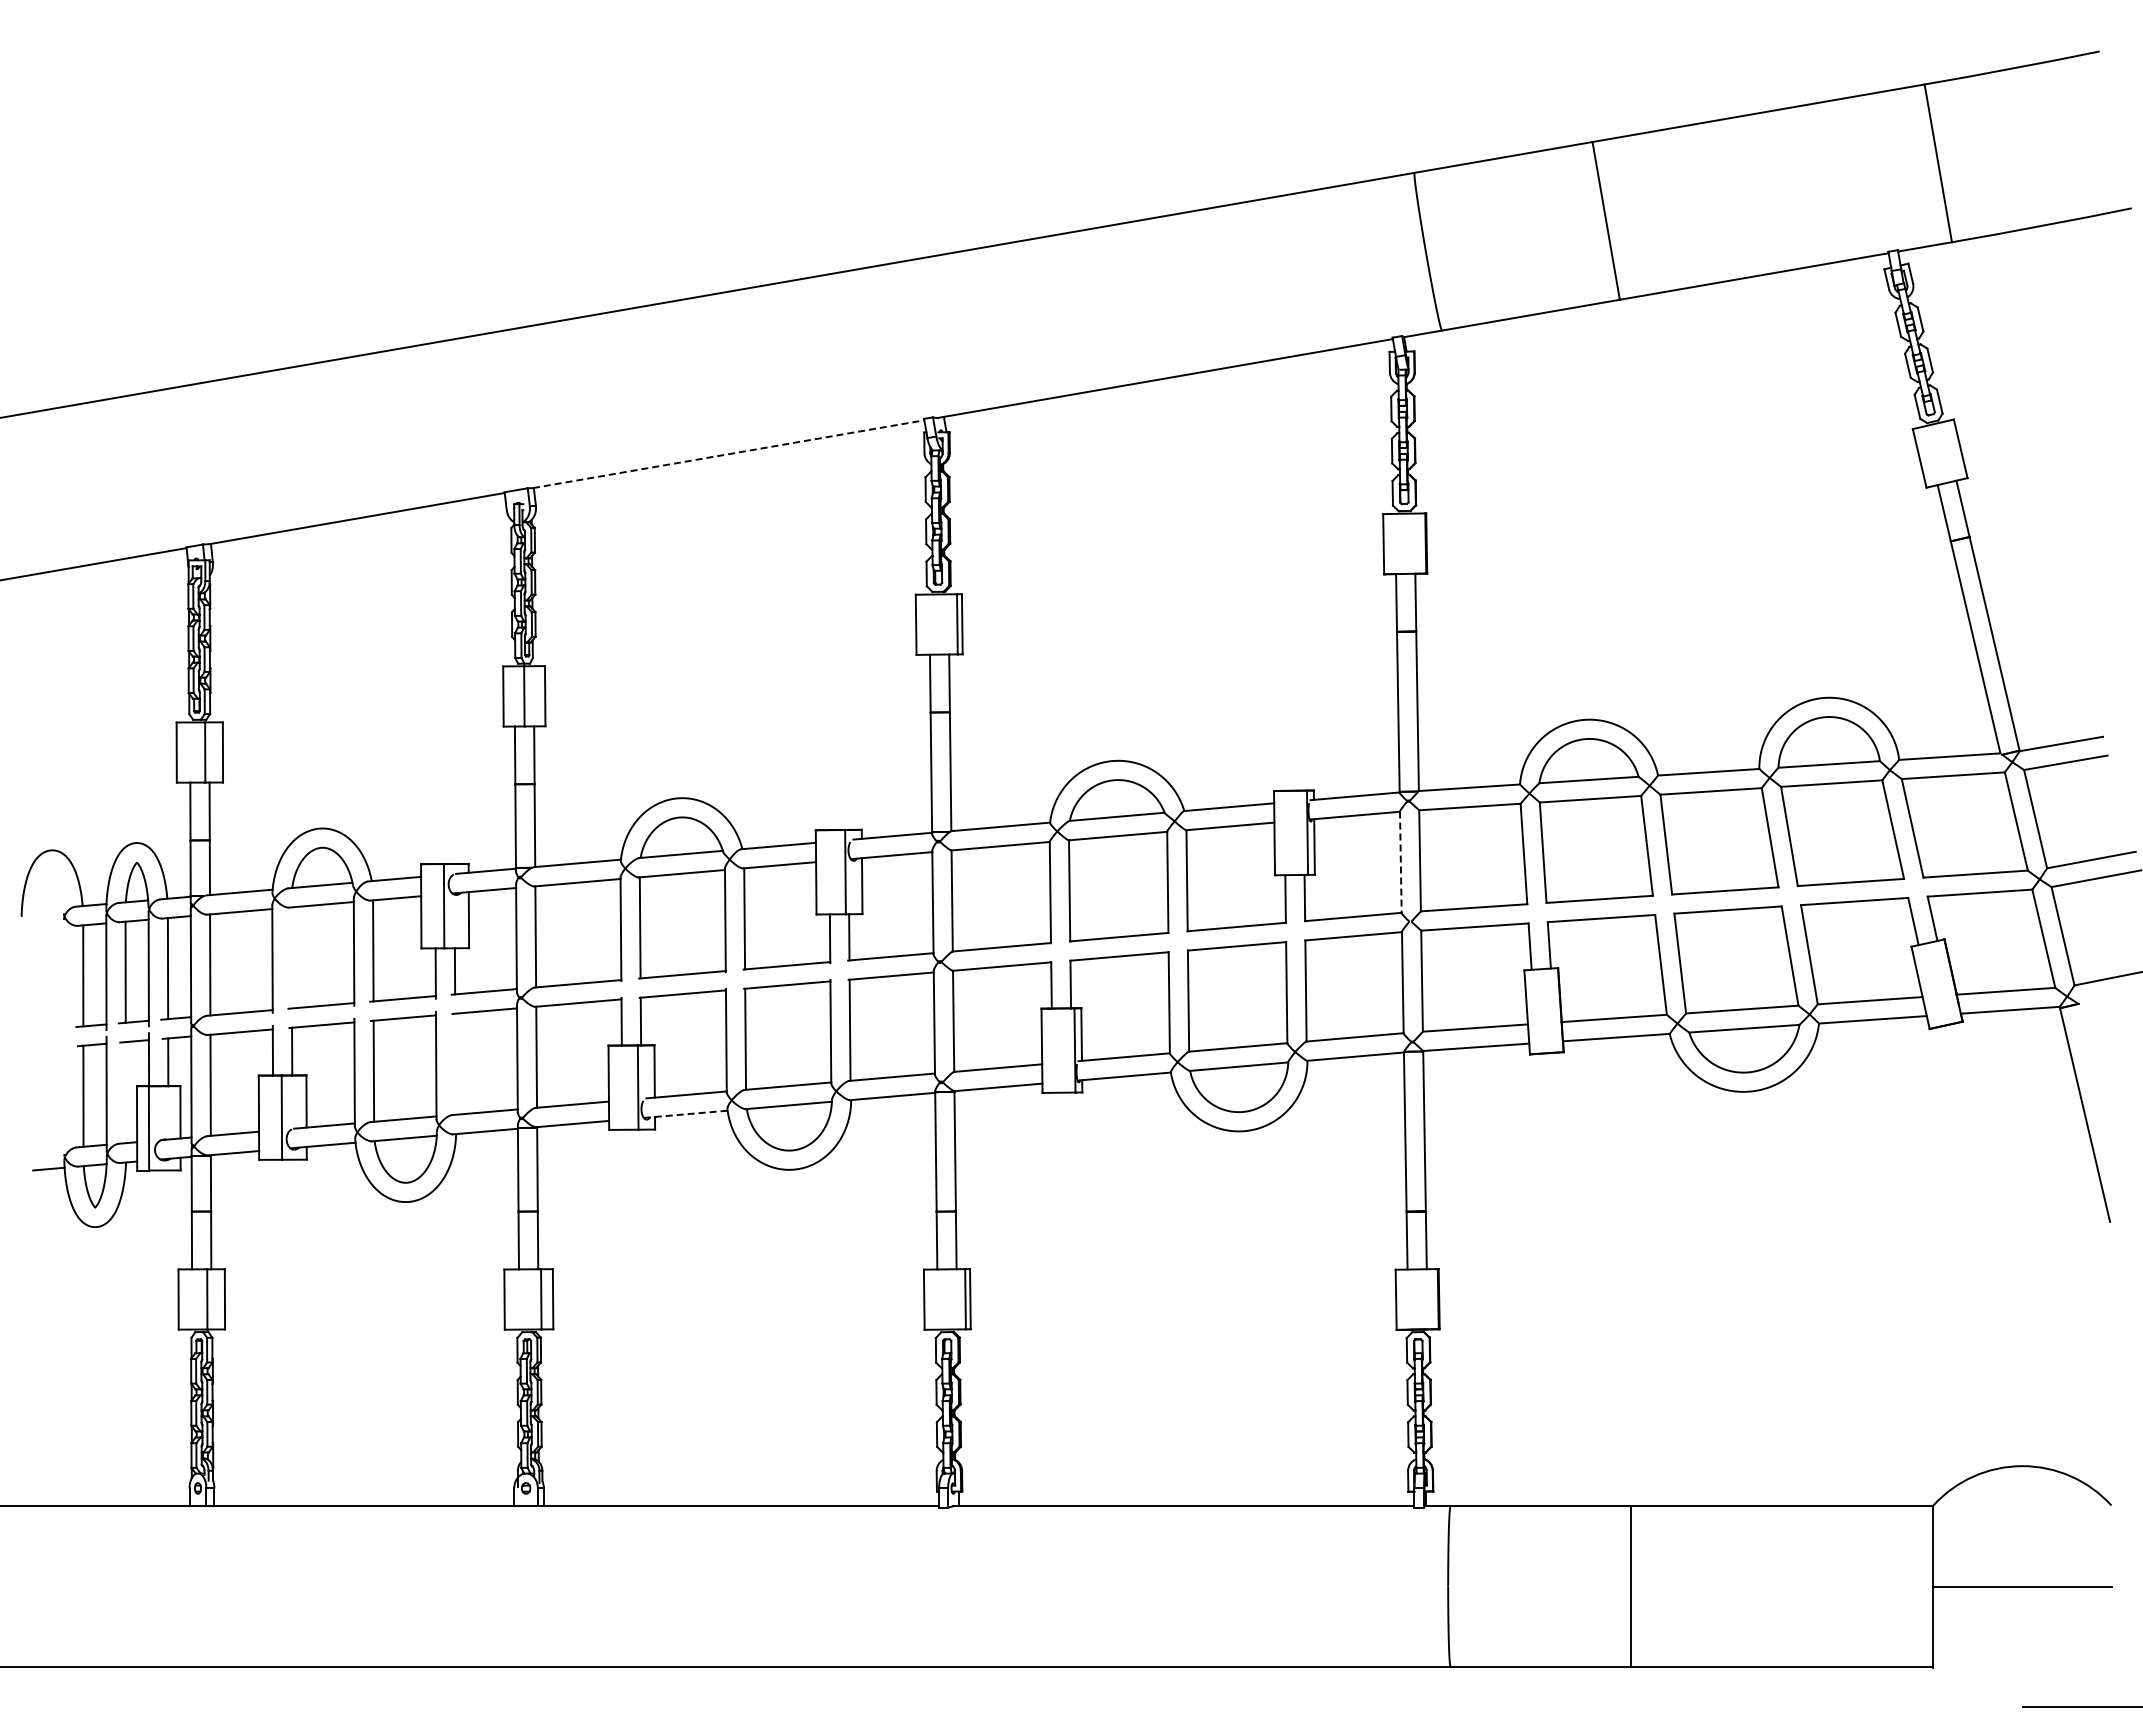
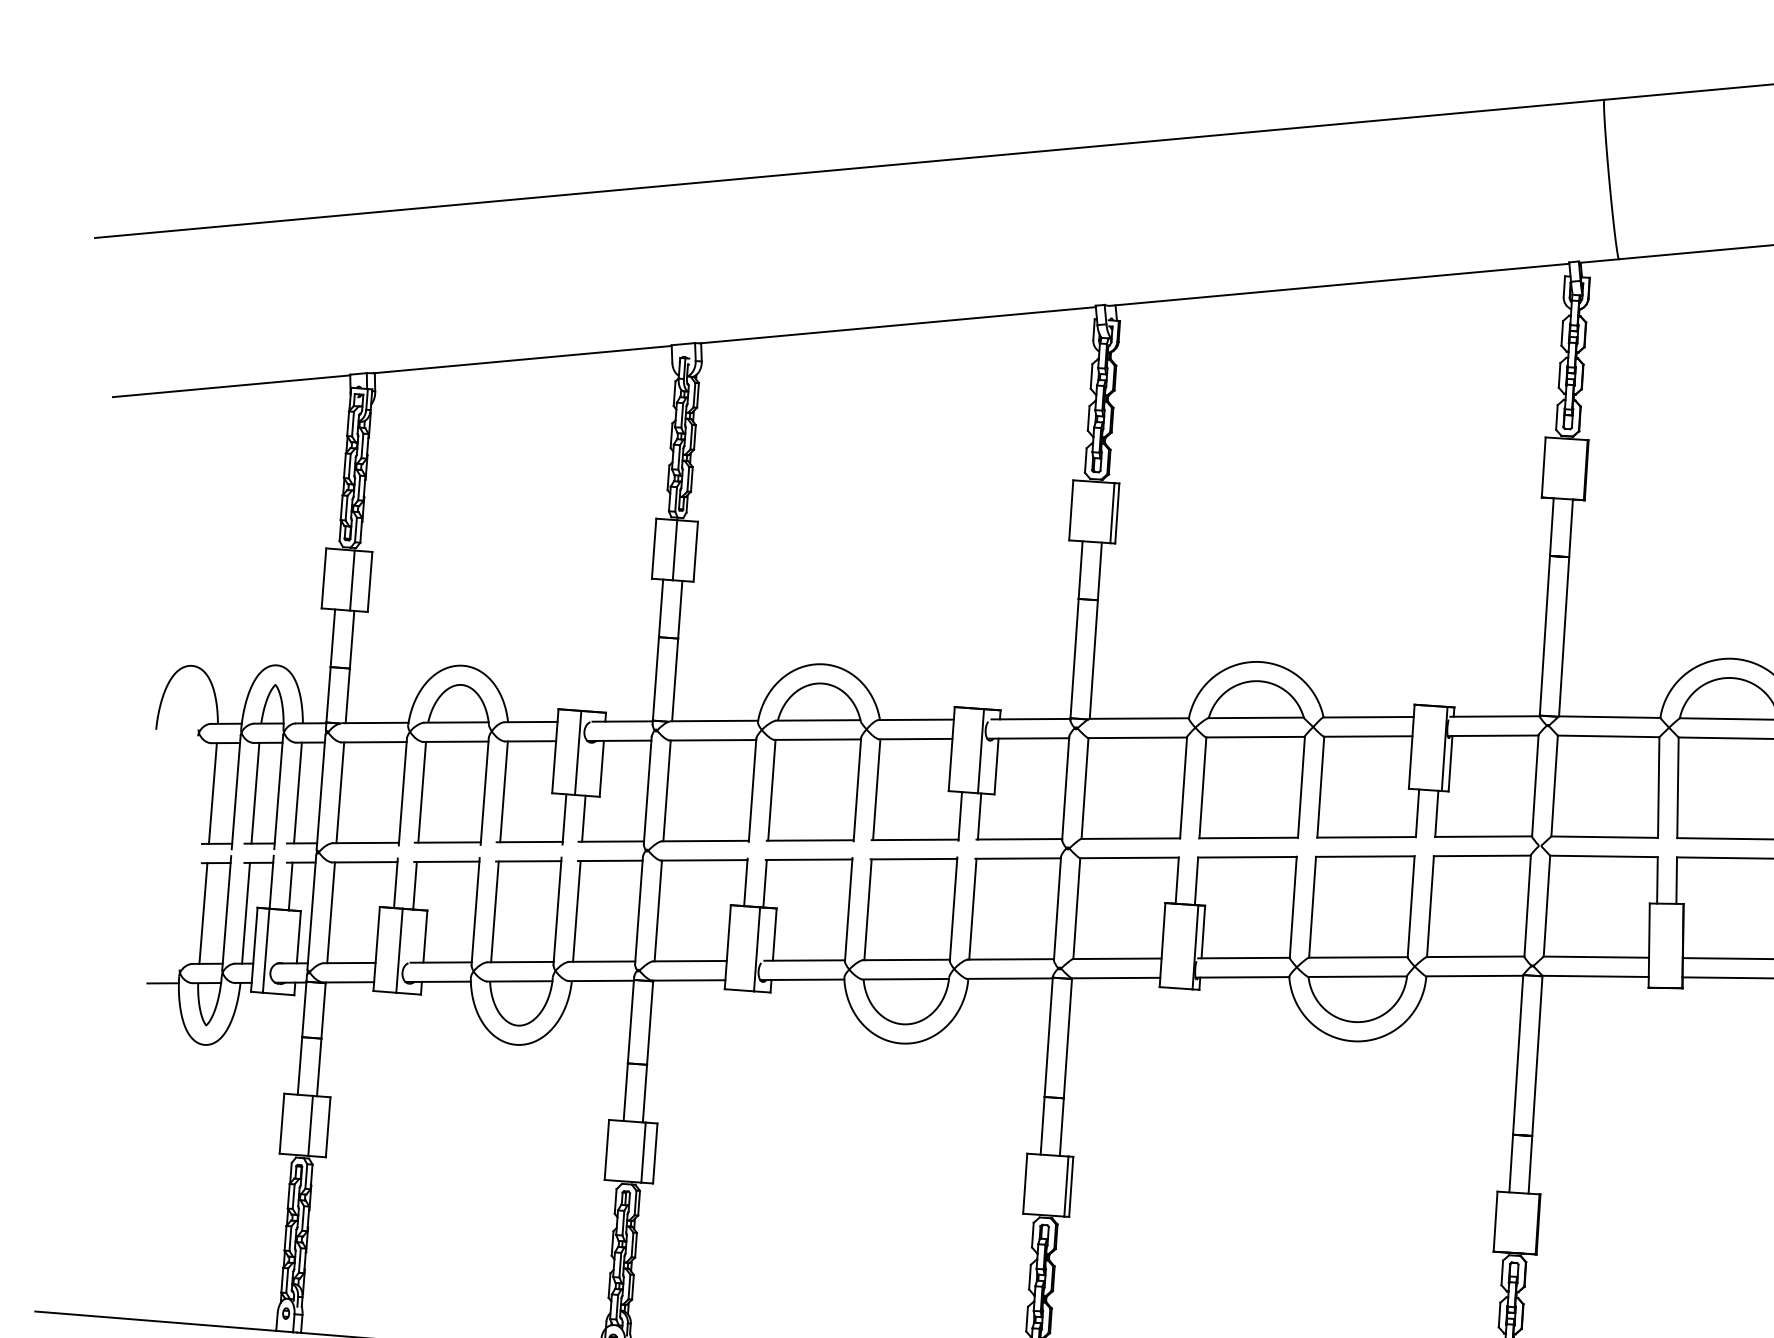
line: (728, 454) -> (897, 325), dashed -> solid
line: (1400, 862) -> (1534, 786), dashed -> solid
line: (291, 957) -> (421, 791), added
line: (455, 1063) -> (576, 910), added
line: (125, 1092) -> (245, 913), added
line: (686, 1114) -> (803, 980), dashed -> solid

